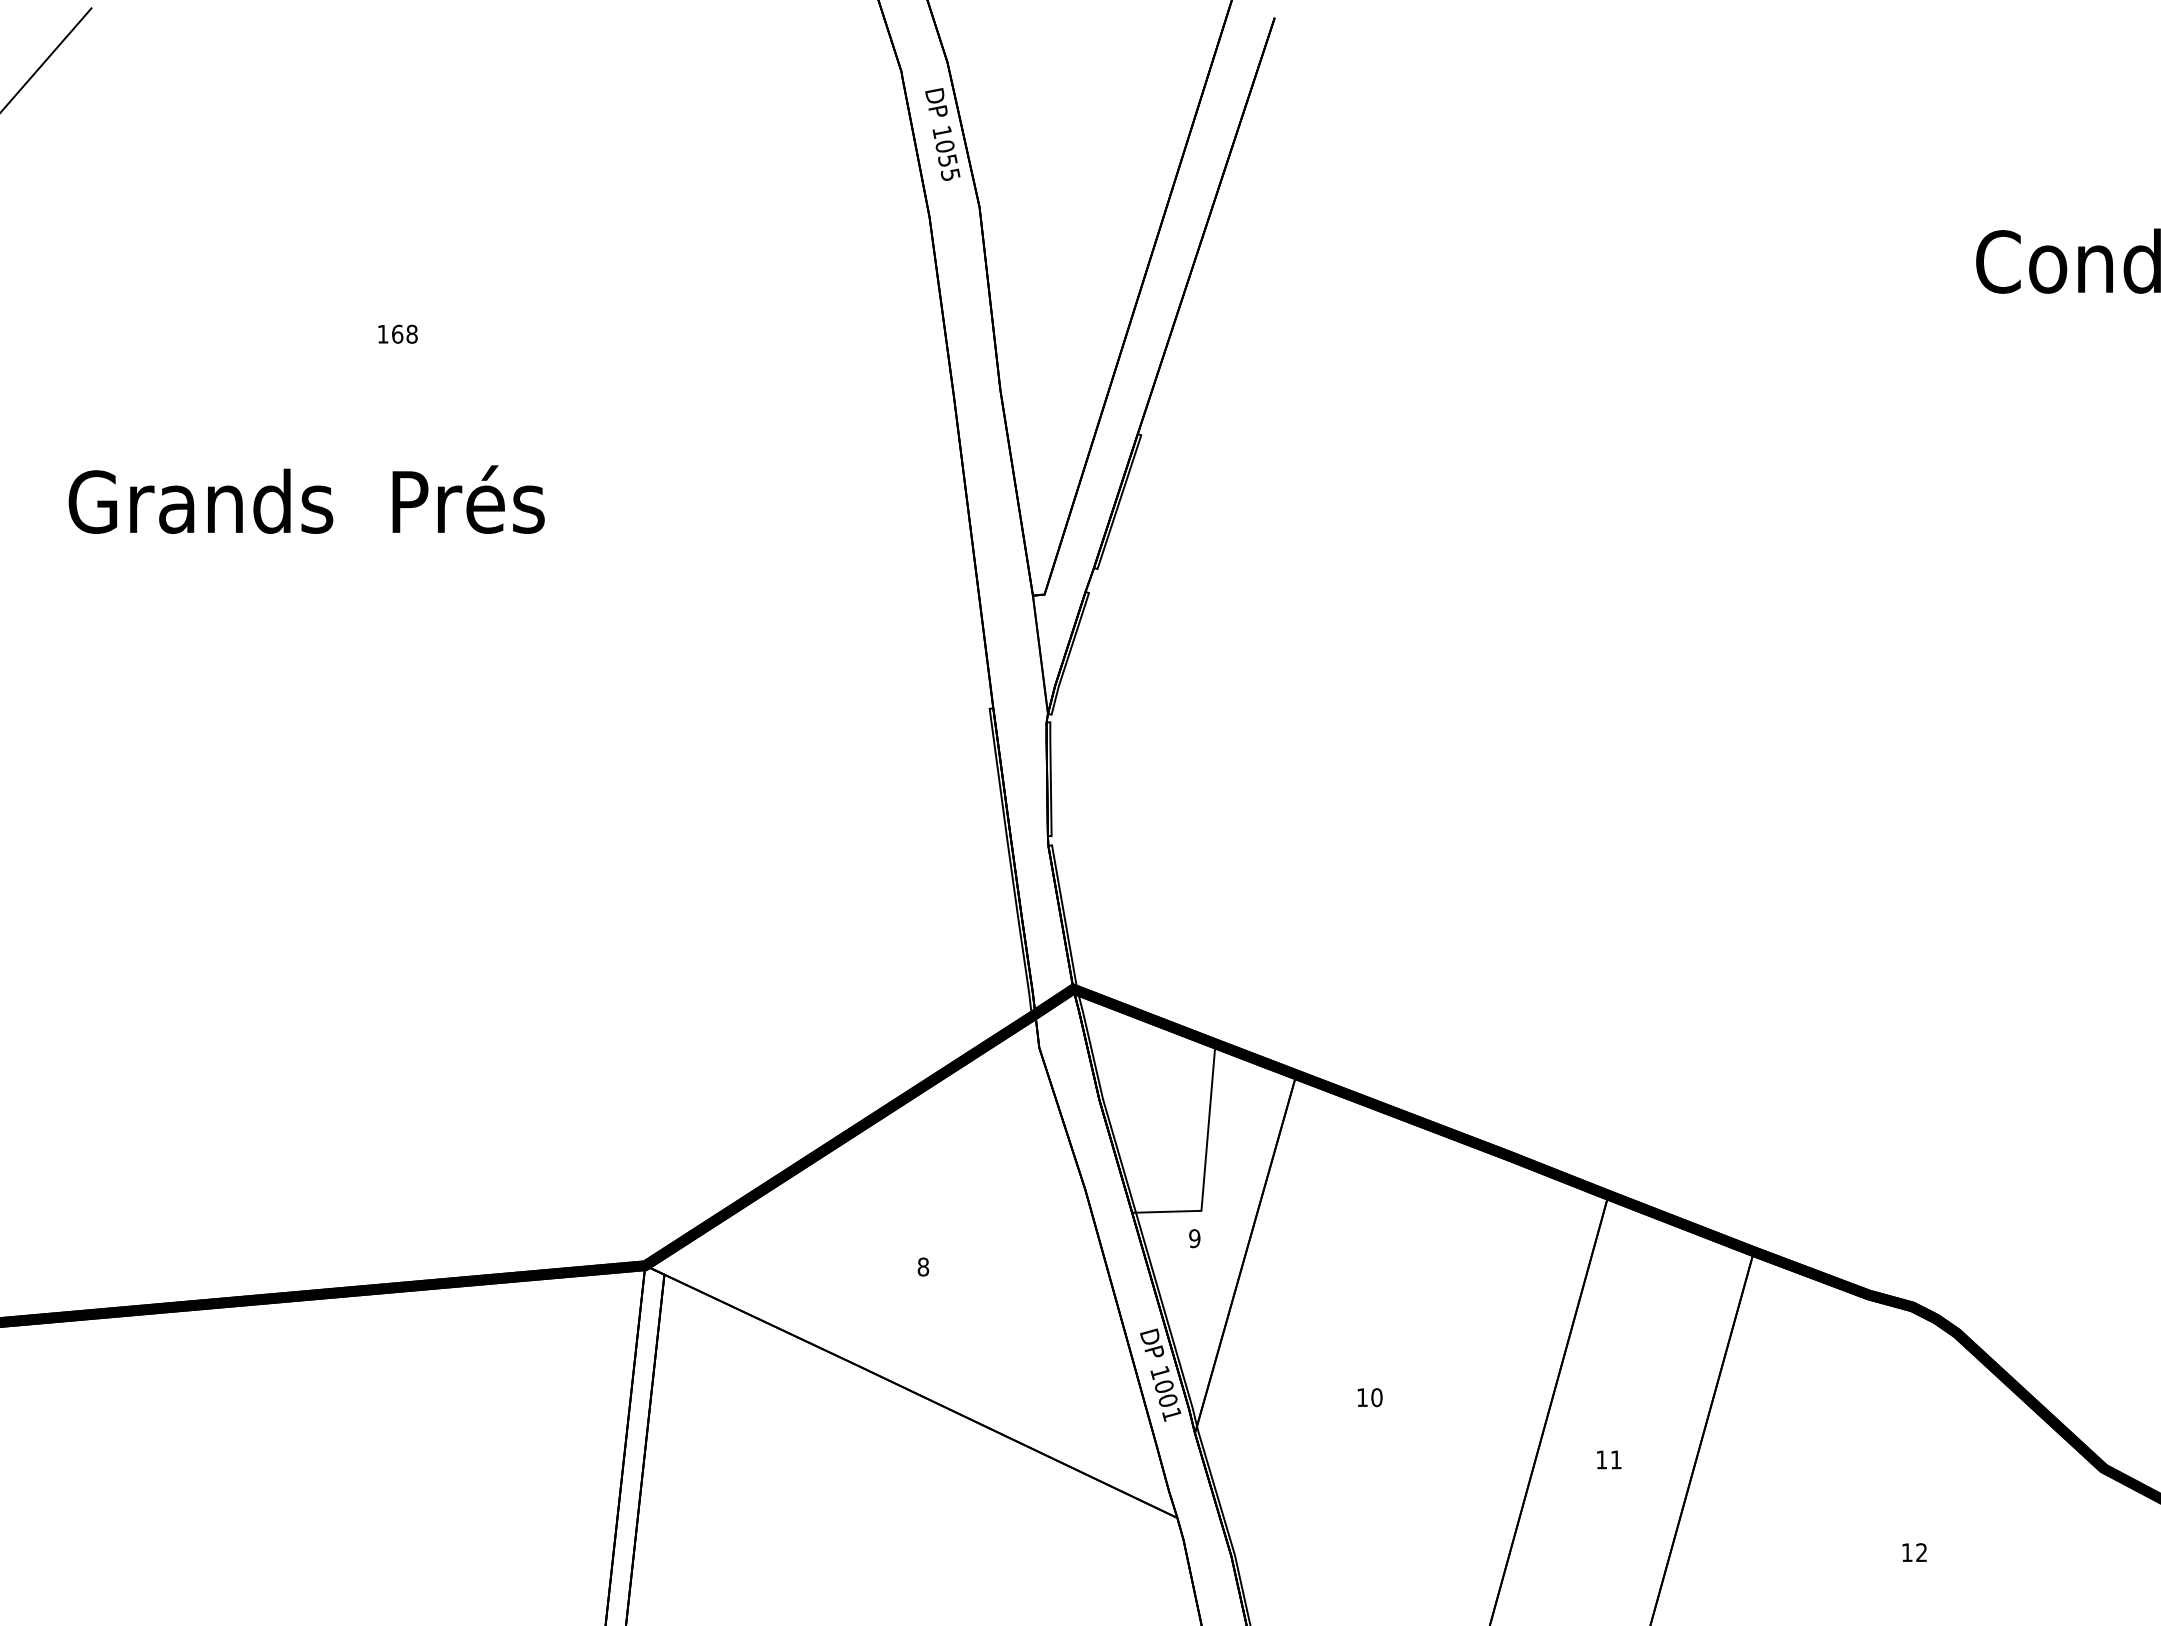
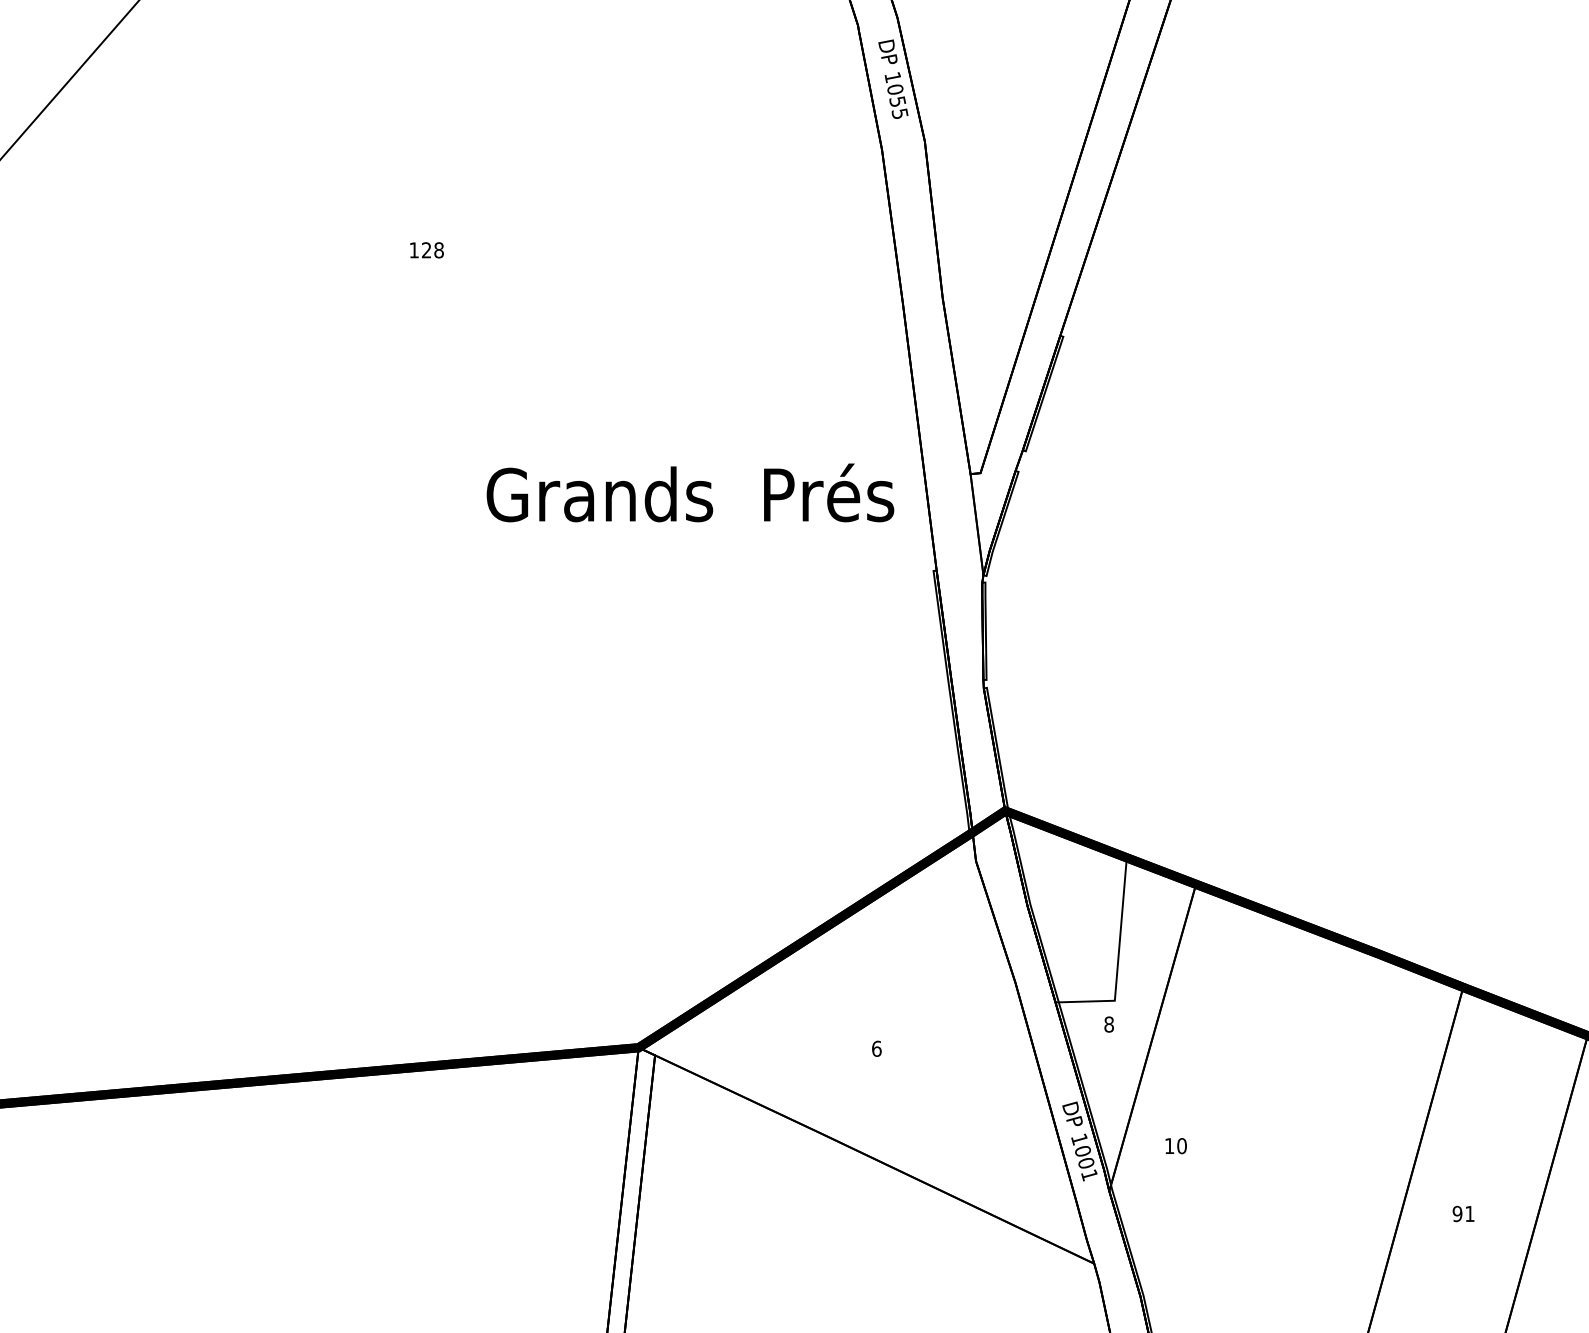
text: (397, 333) -> (426, 249), 168 -> 128
text: (306, 499) -> (690, 492), moved
text: (1194, 1238) -> (1108, 1024), 9 -> 8
text: (923, 1266) -> (876, 1048), 8 -> 6
text: (1369, 1397) -> (1175, 1146), moved
text: (1601, 1459) -> (1457, 1213), 11 -> 91

